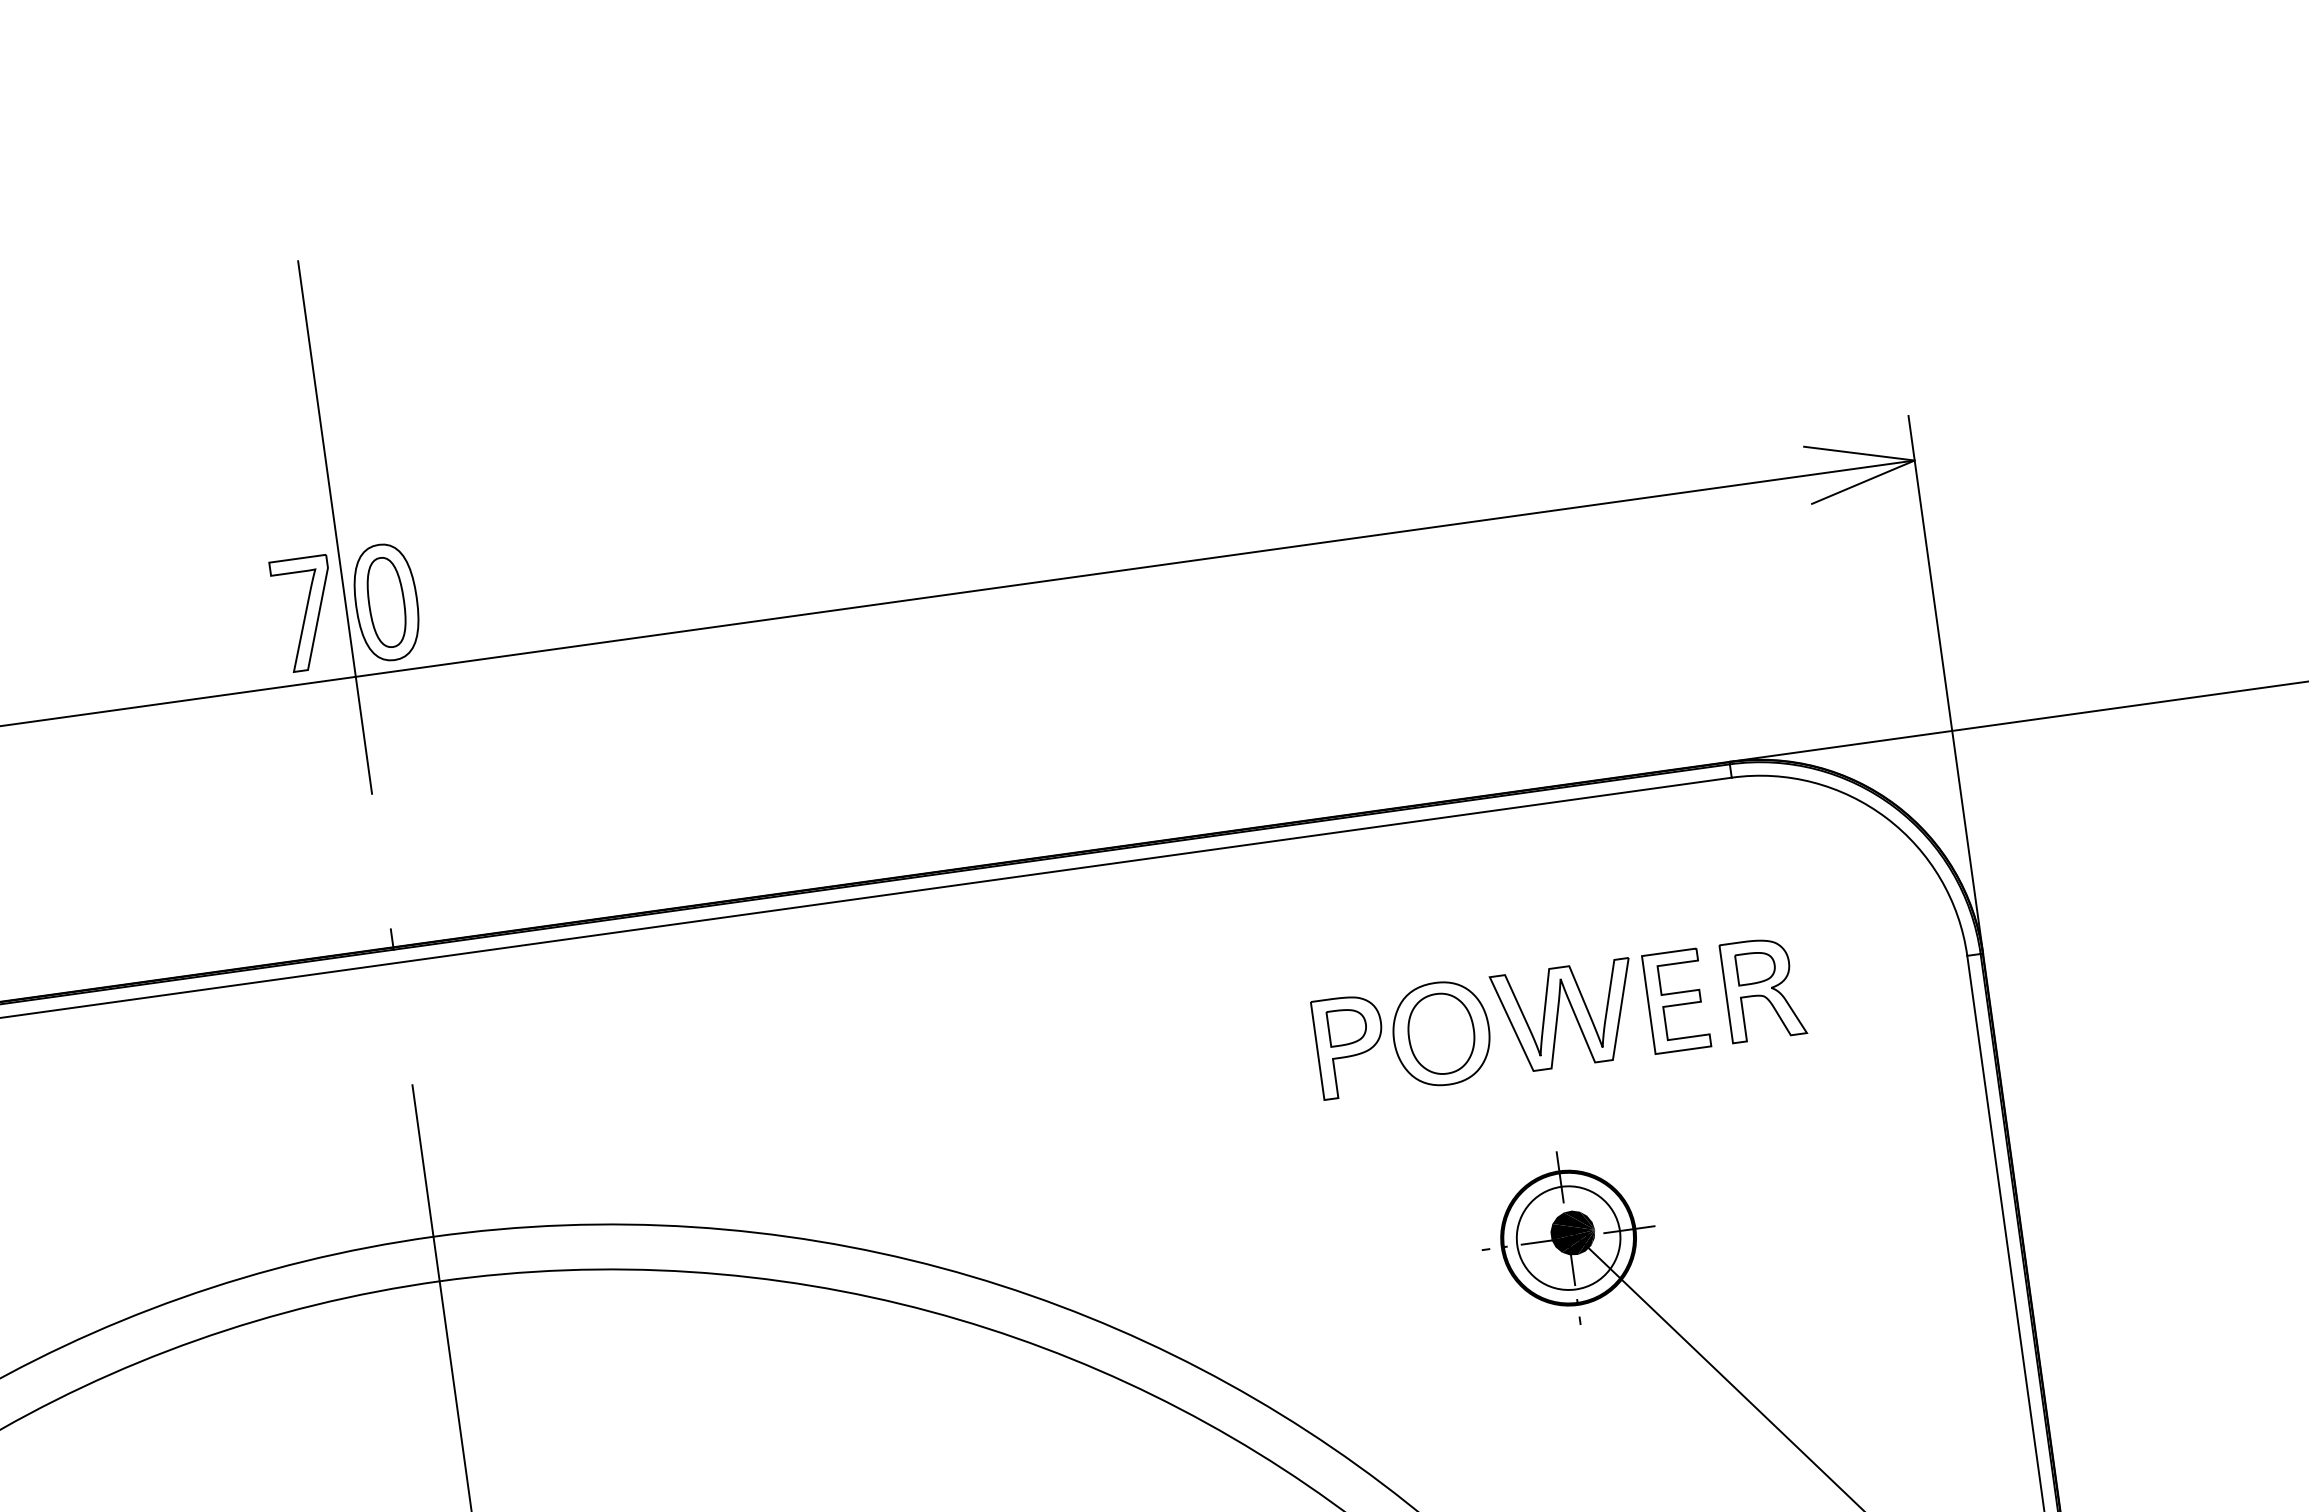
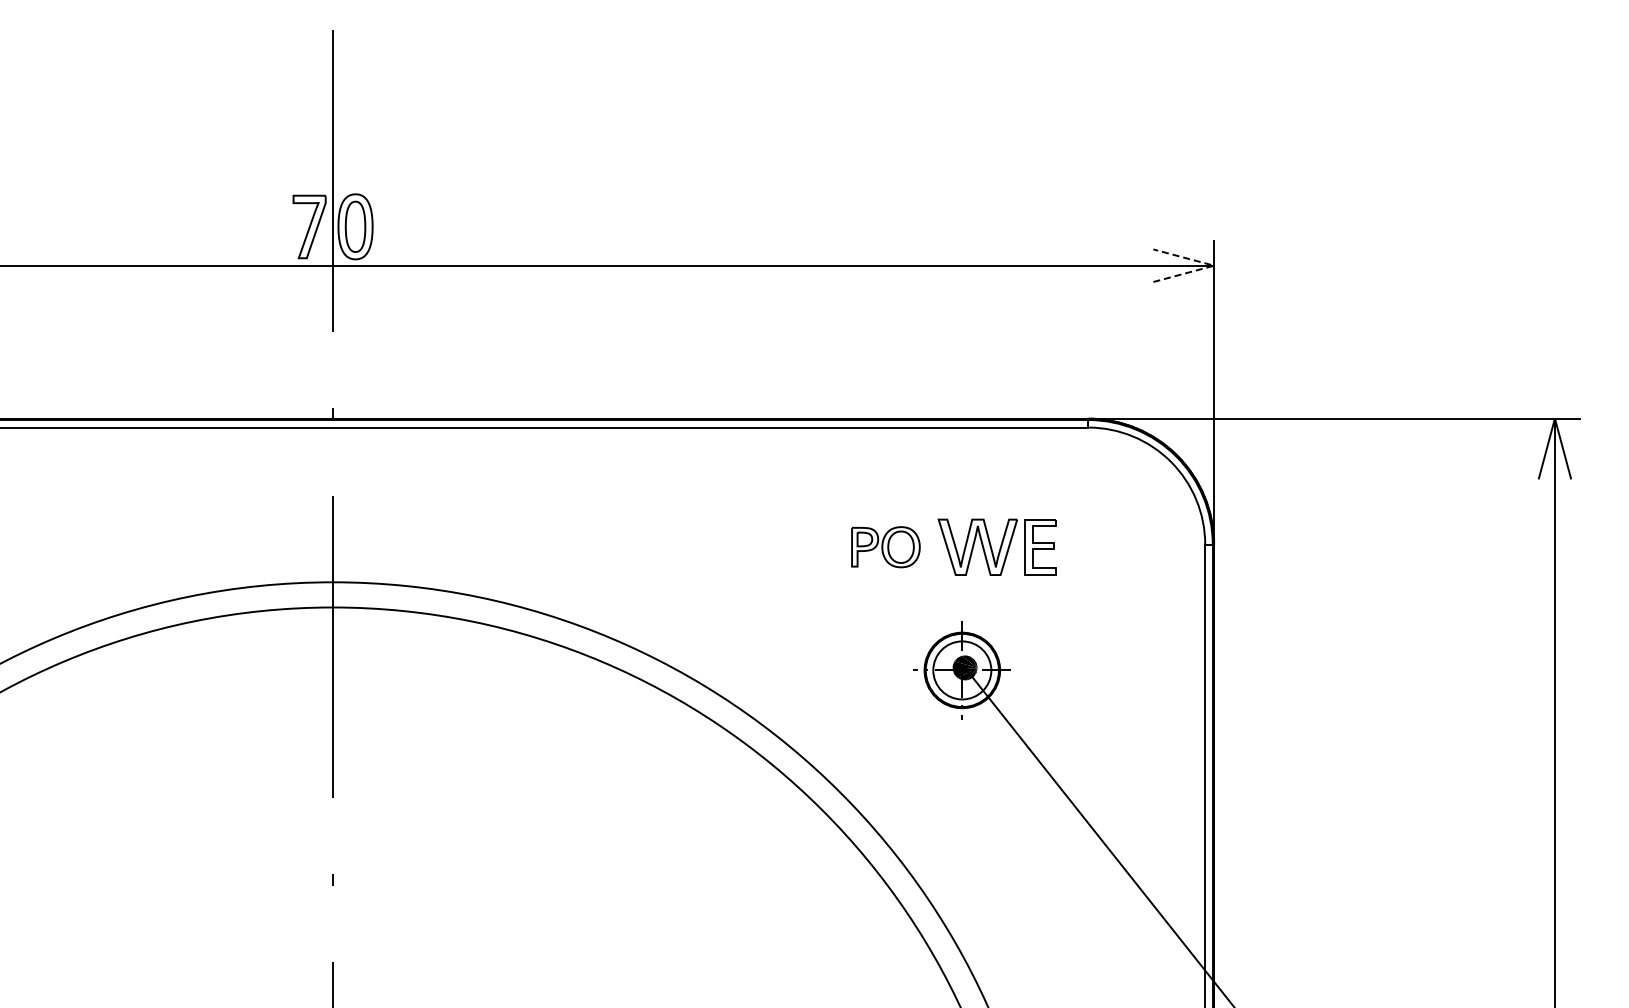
line: (1915, 460) -> (1214, 265), solid -> dashed
part: (1763, 987) -> (1089, 546), removed
part: (1402, 1037) -> (885, 546), size x0.7

